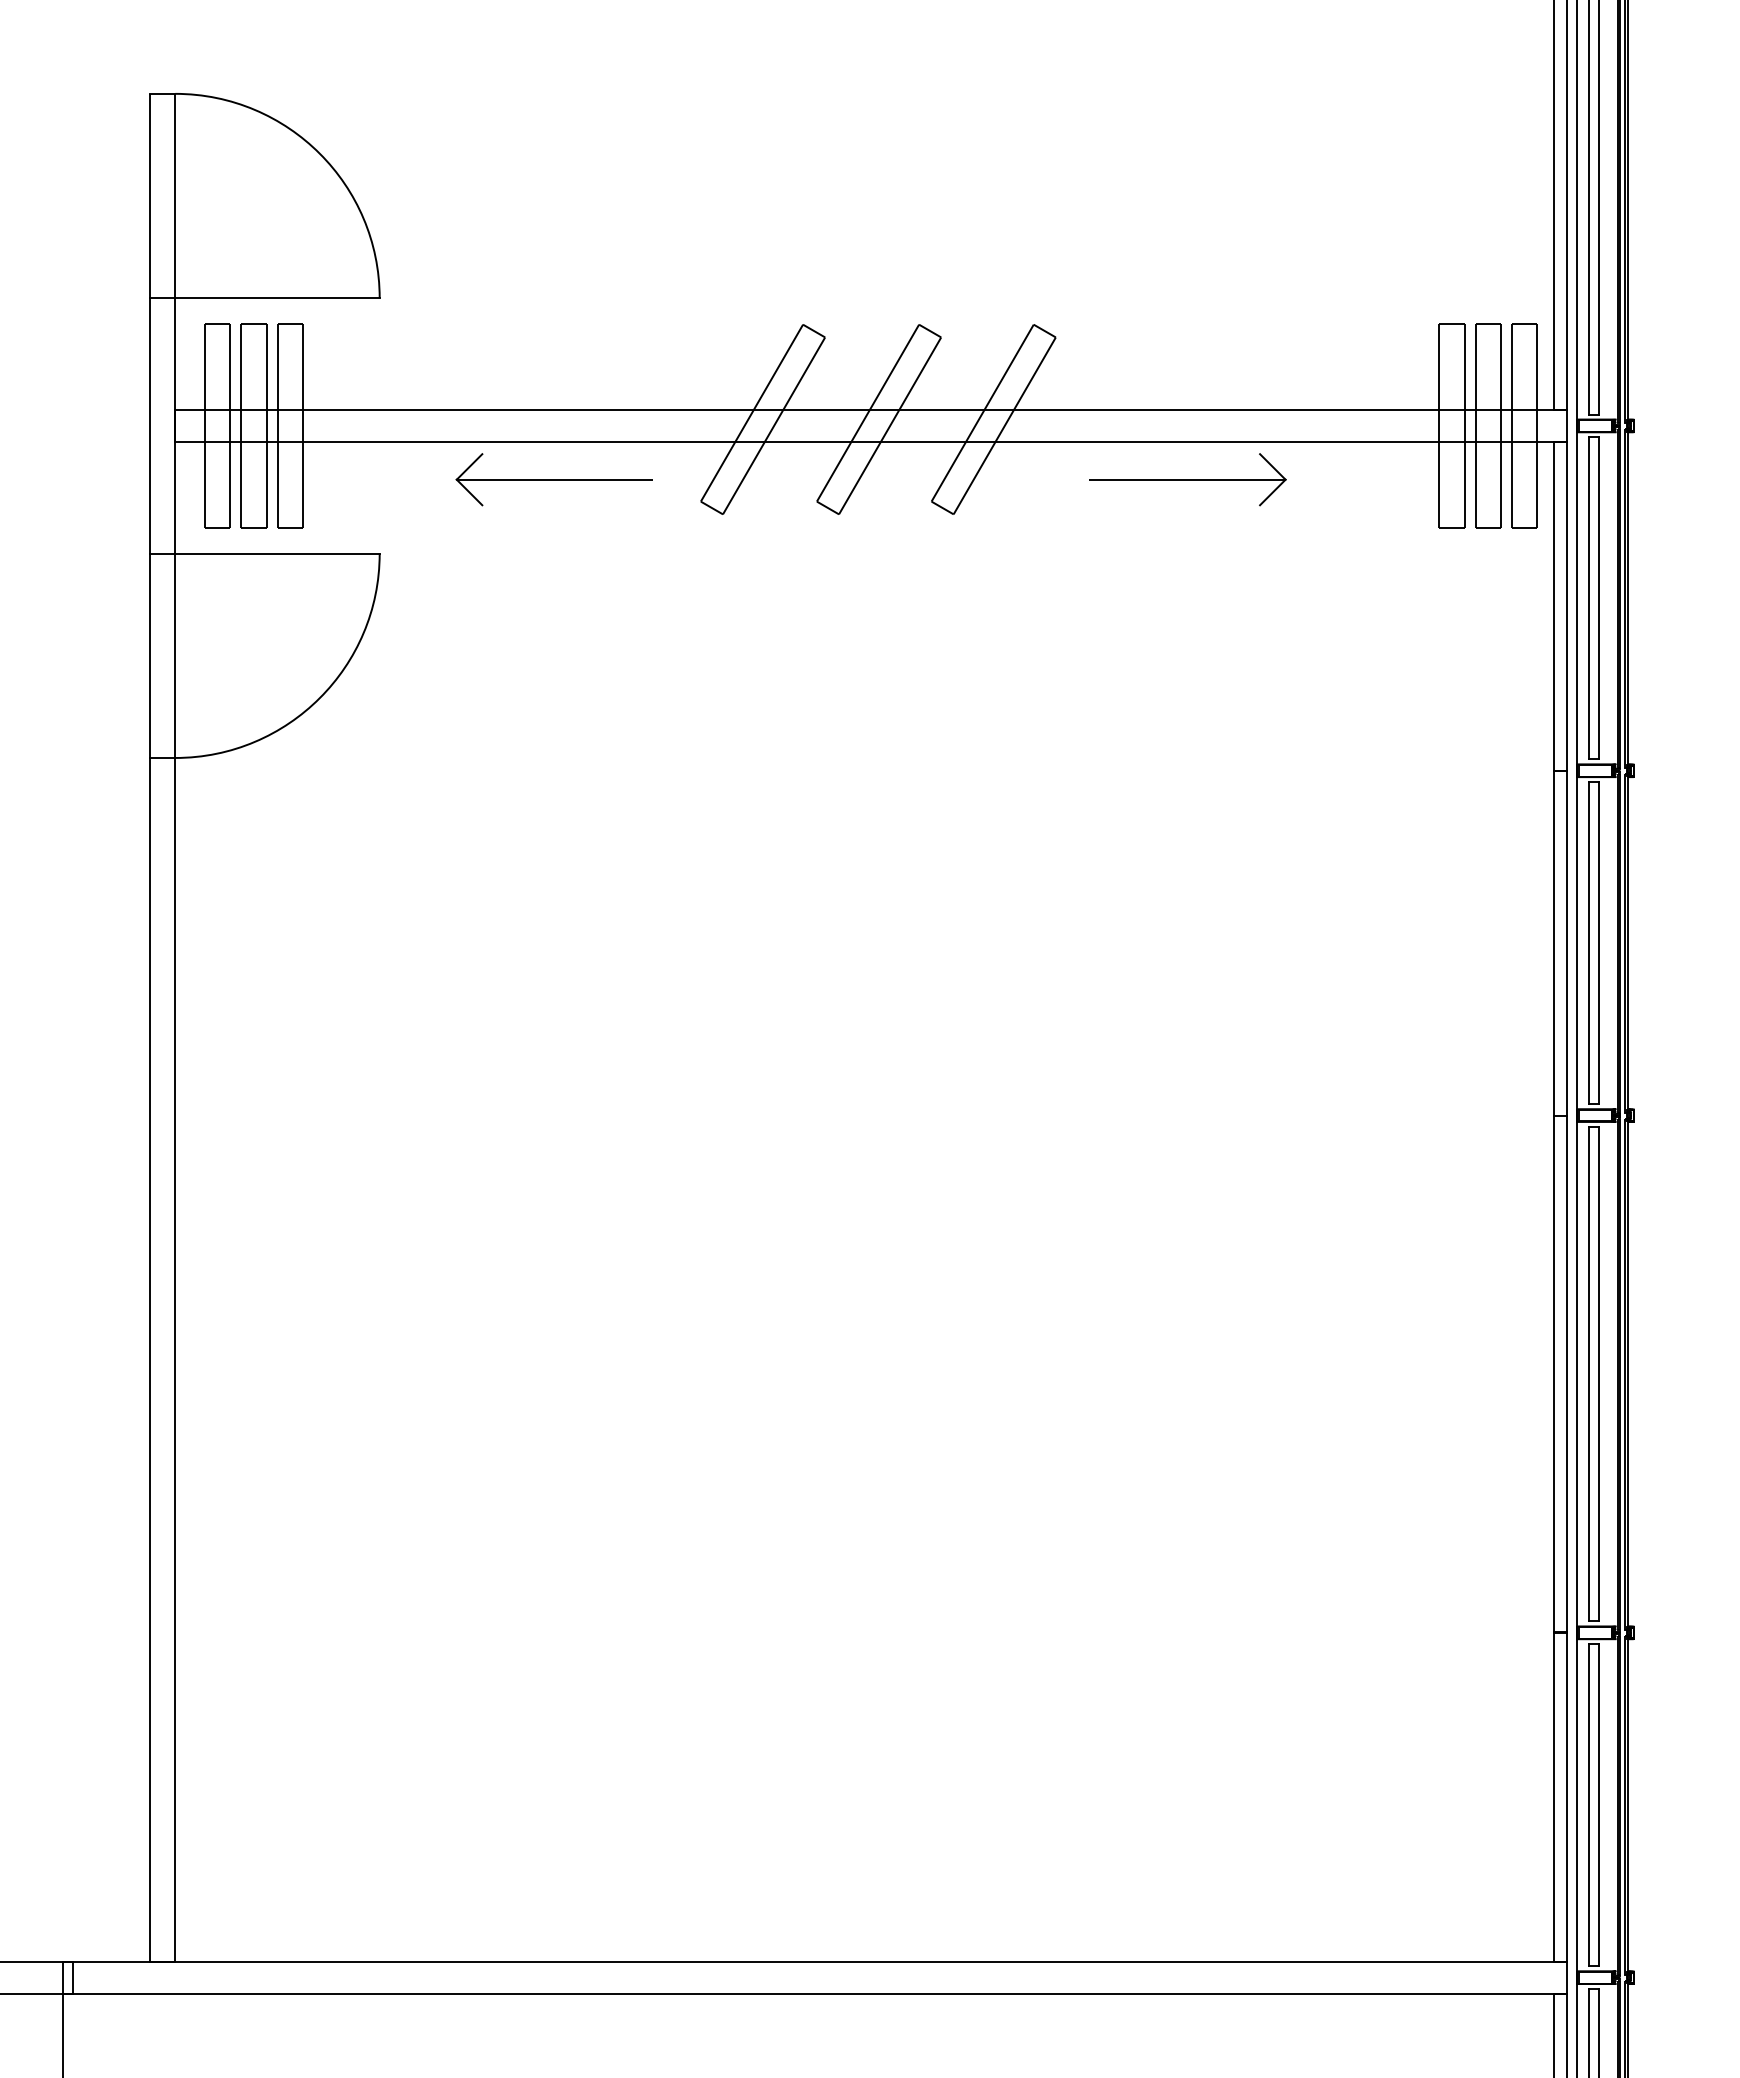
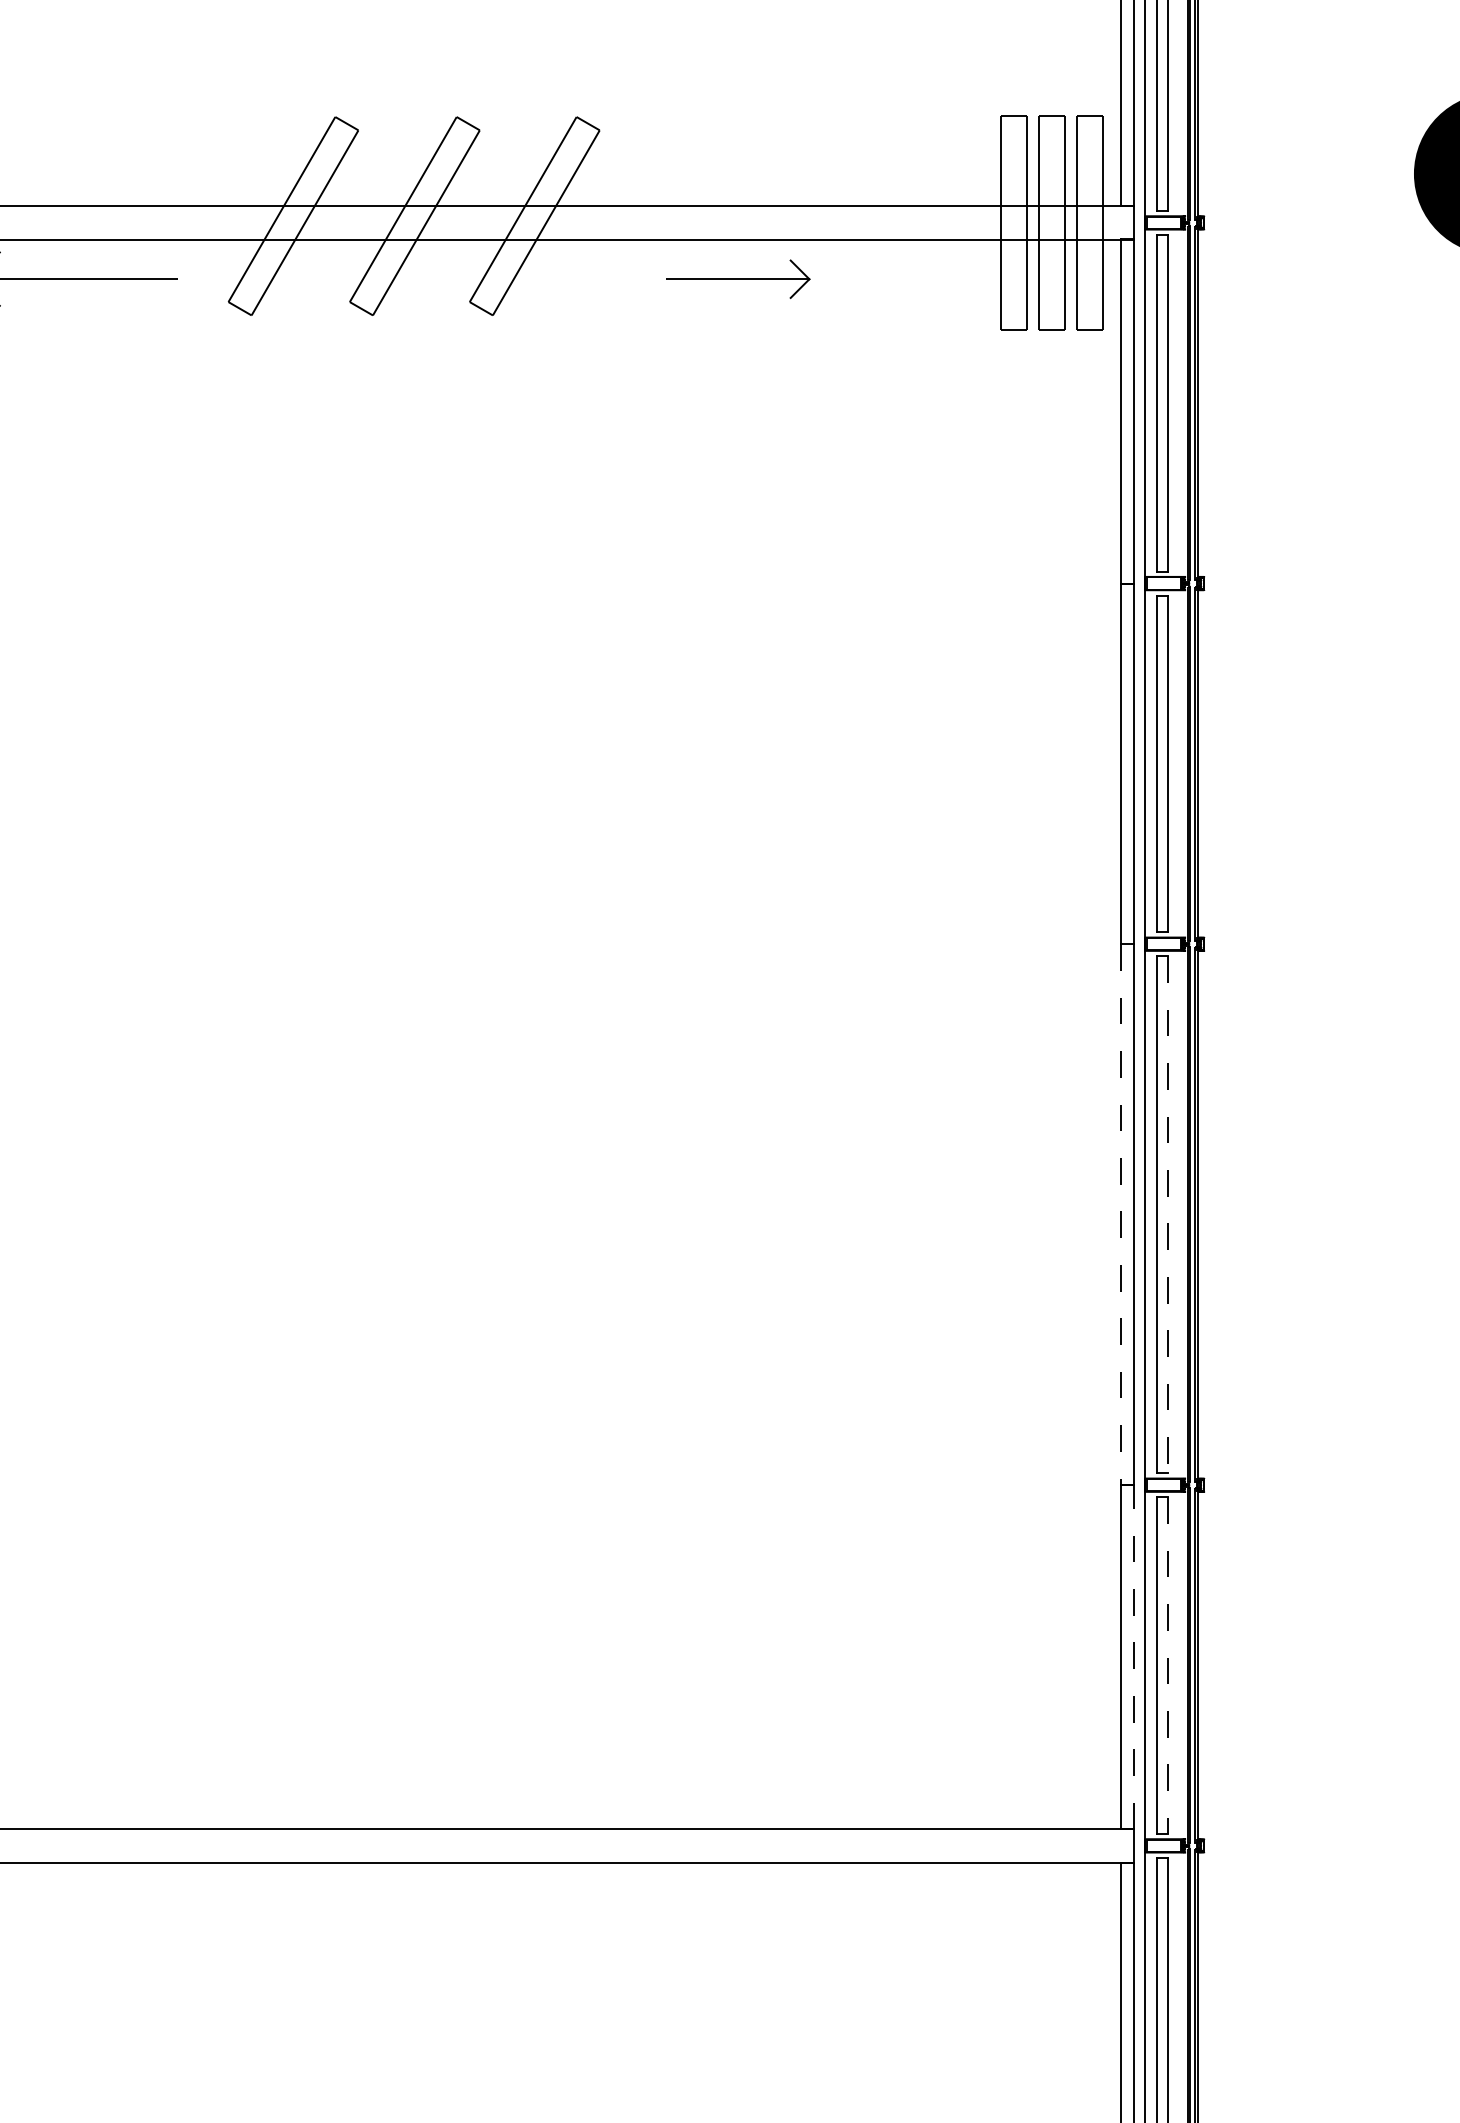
part: (1187, 479) -> (737, 278), size x0.7
line: (1554, 1374) -> (1121, 1215), solid -> dashed
line: (1598, 1374) -> (1167, 1215), solid -> dashed
line: (1567, 1797) -> (1134, 1657), solid -> dashed
line: (1598, 1805) -> (1167, 1665), solid -> dashed

